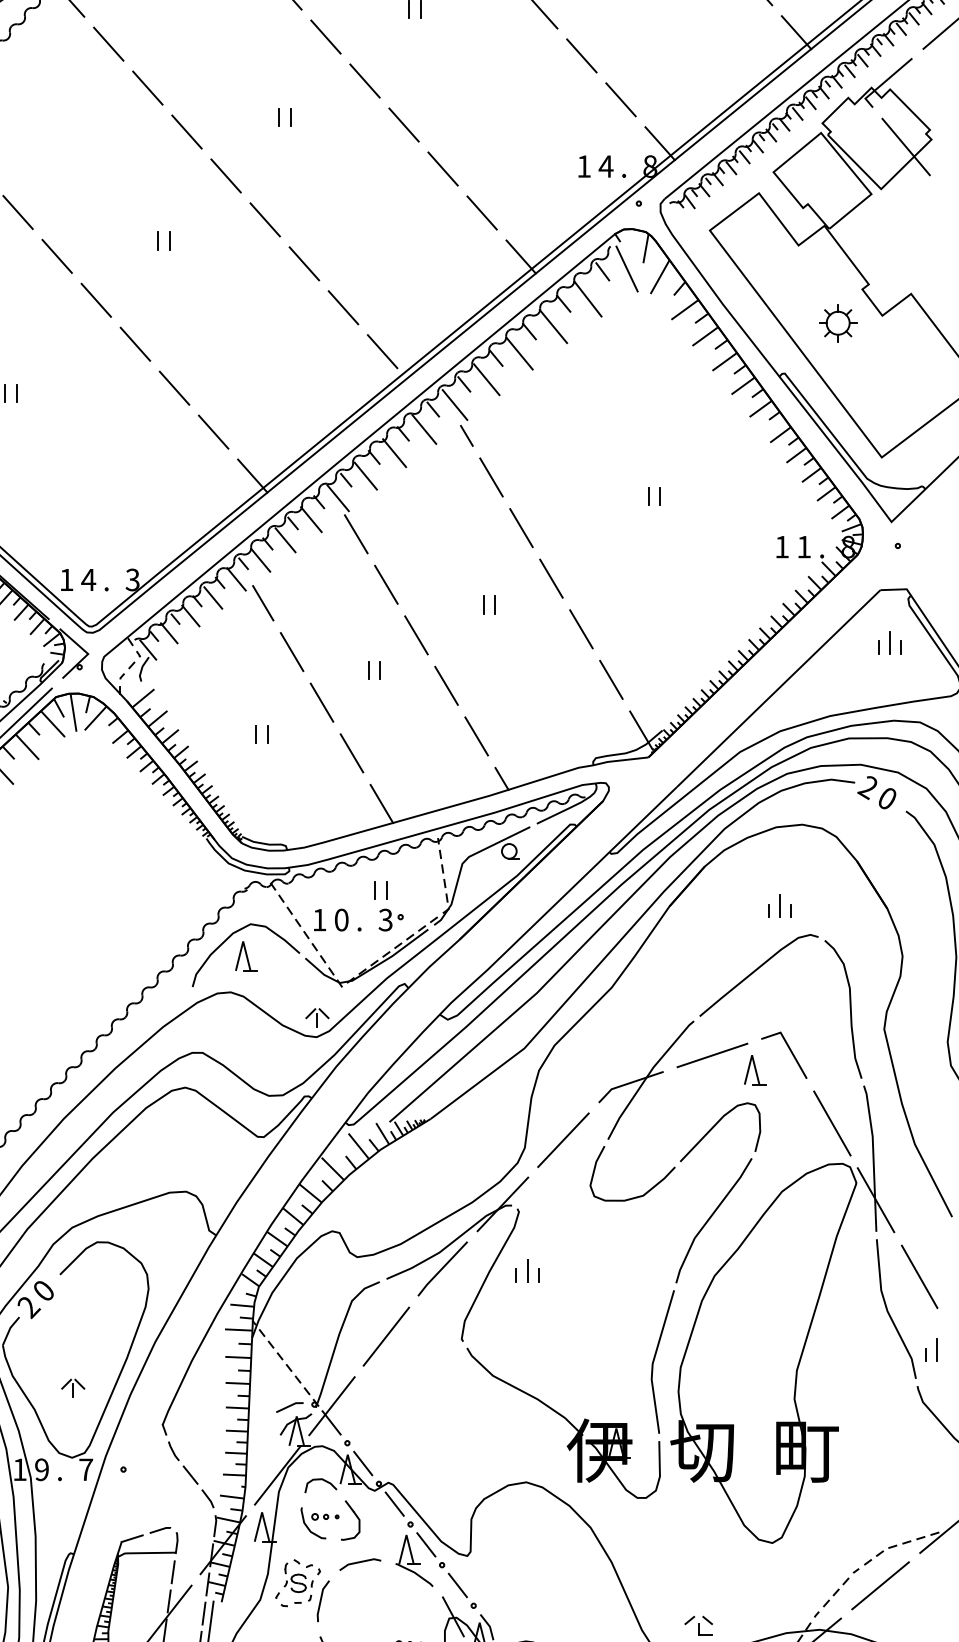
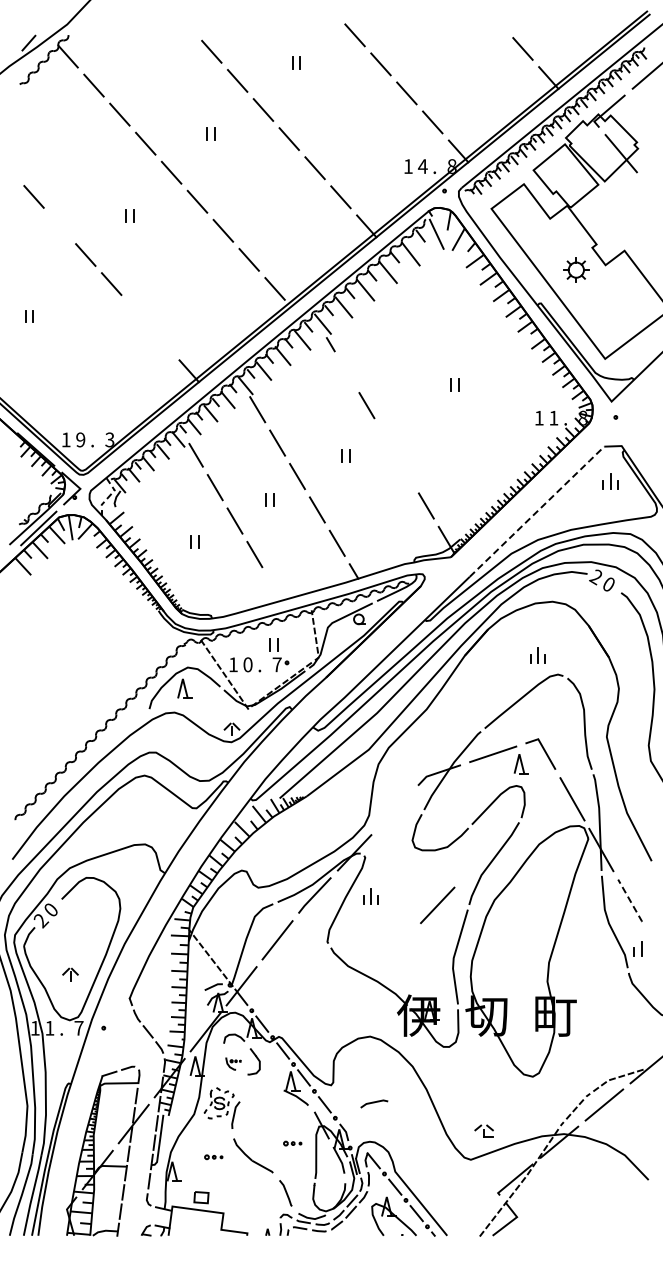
line: (56, 255) -> (59, 225), removed
line: (174, 388) -> (137, 313), removed
line: (213, 431) -> (163, 341), removed
line: (490, 476) -> (346, 371), removed
line: (551, 577) -> (386, 438), removed
text: (88, 579) -> (80, 439), 4 -> 9
line: (581, 629) -> (406, 472), removed
line: (780, 686) -> (538, 510), solid -> dashed
line: (381, 803) -> (274, 587), removed
text: (384, 919) -> (276, 664), 3 -> 7
line: (563, 1138) -> (437, 904), moved
line: (920, 1276) -> (630, 900), solid -> dashed
text: (41, 1468) -> (49, 1027), 9 -> 1
part: (319, 1523) -> (233, 1063), size x0.6
line: (360, 1563) -> (374, 1103), moved

